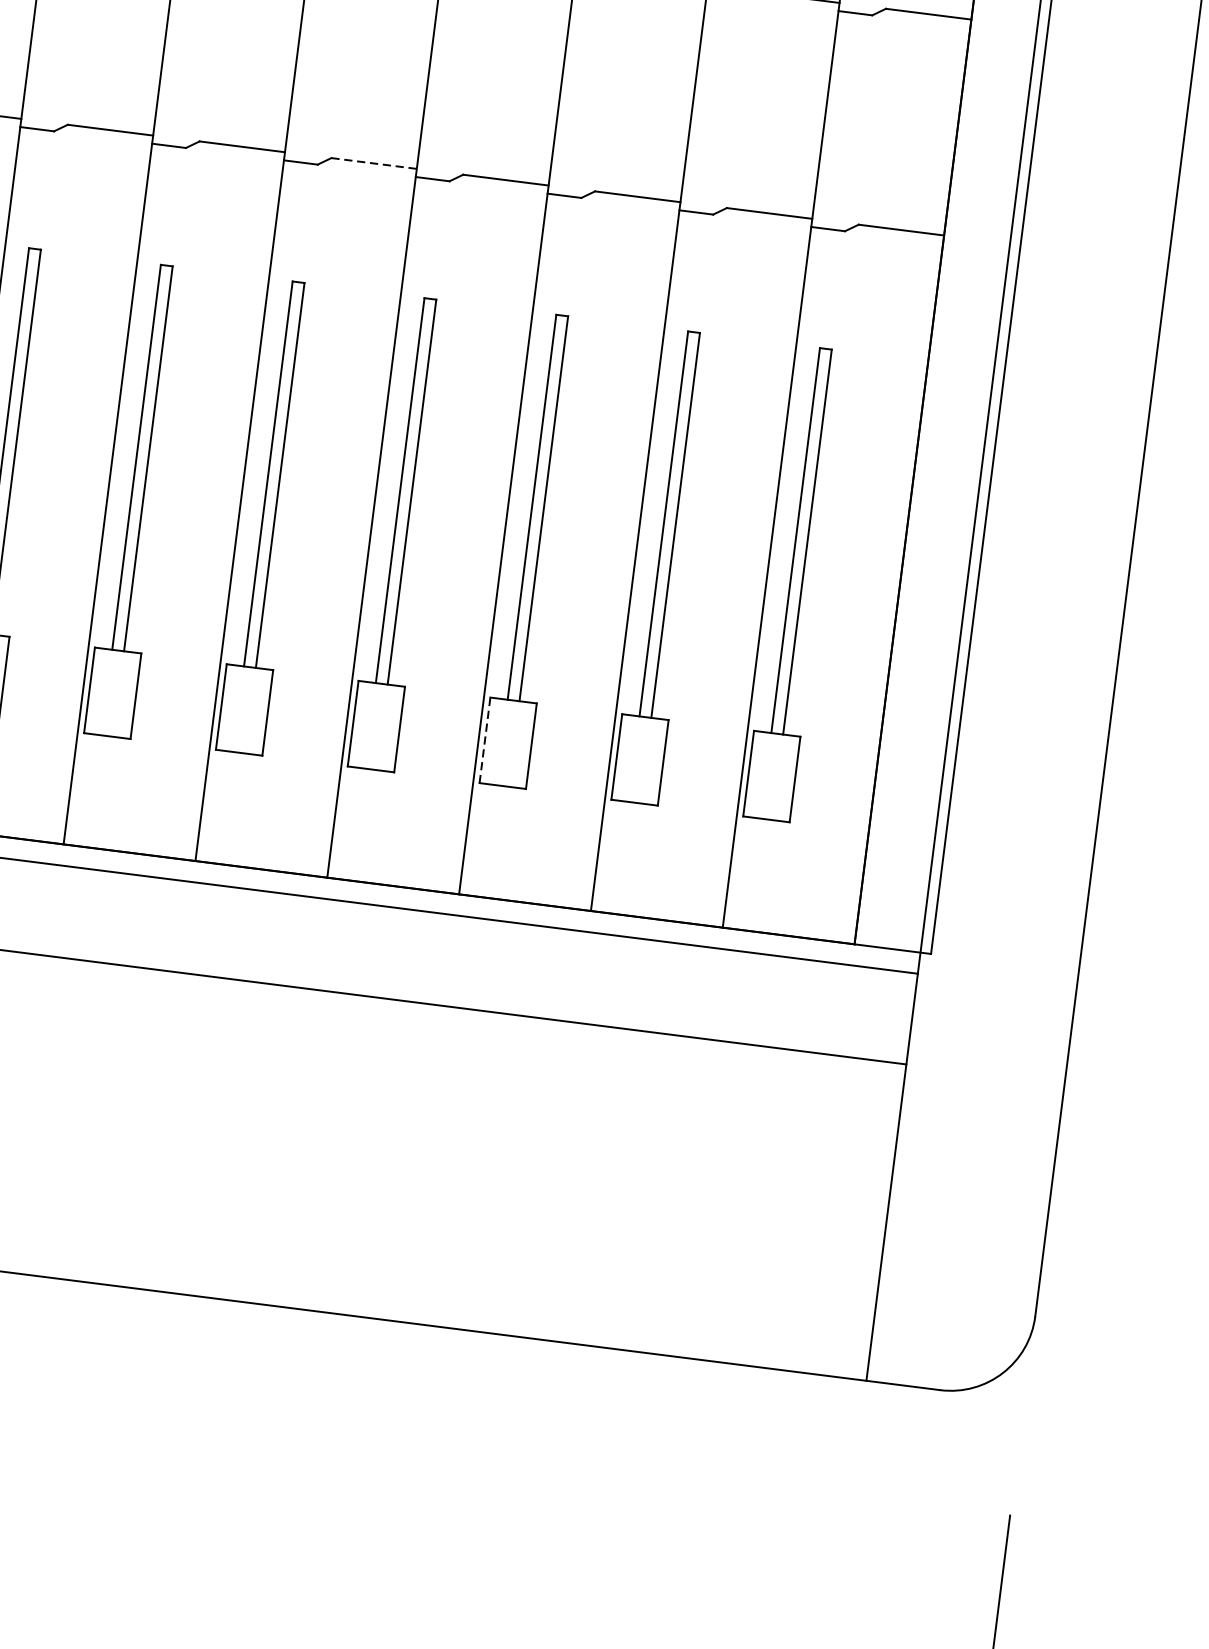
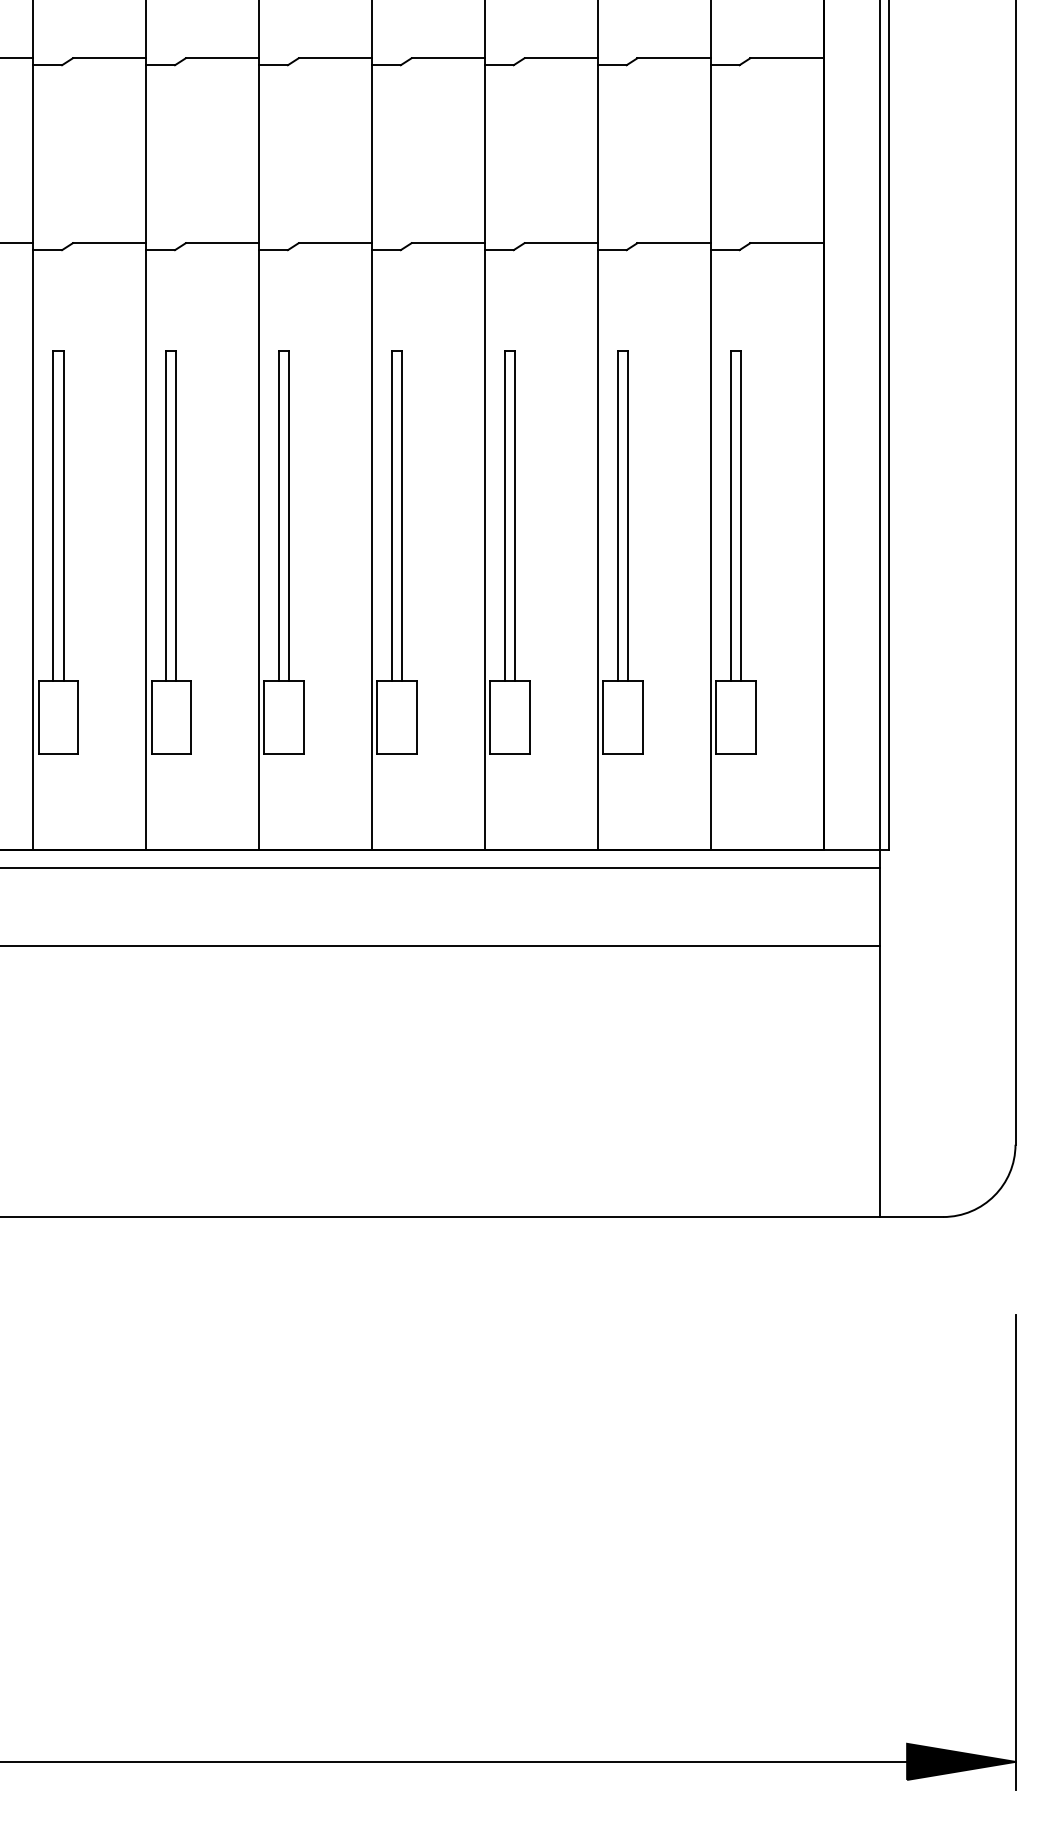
line: (374, 163) -> (335, 243), dashed -> solid
line: (485, 740) -> (490, 717), dashed -> solid

